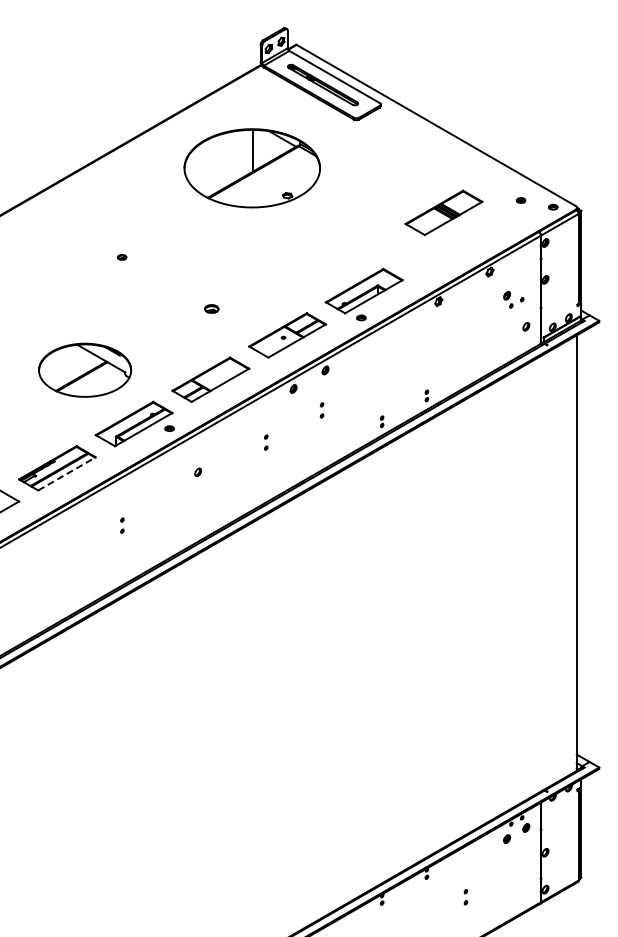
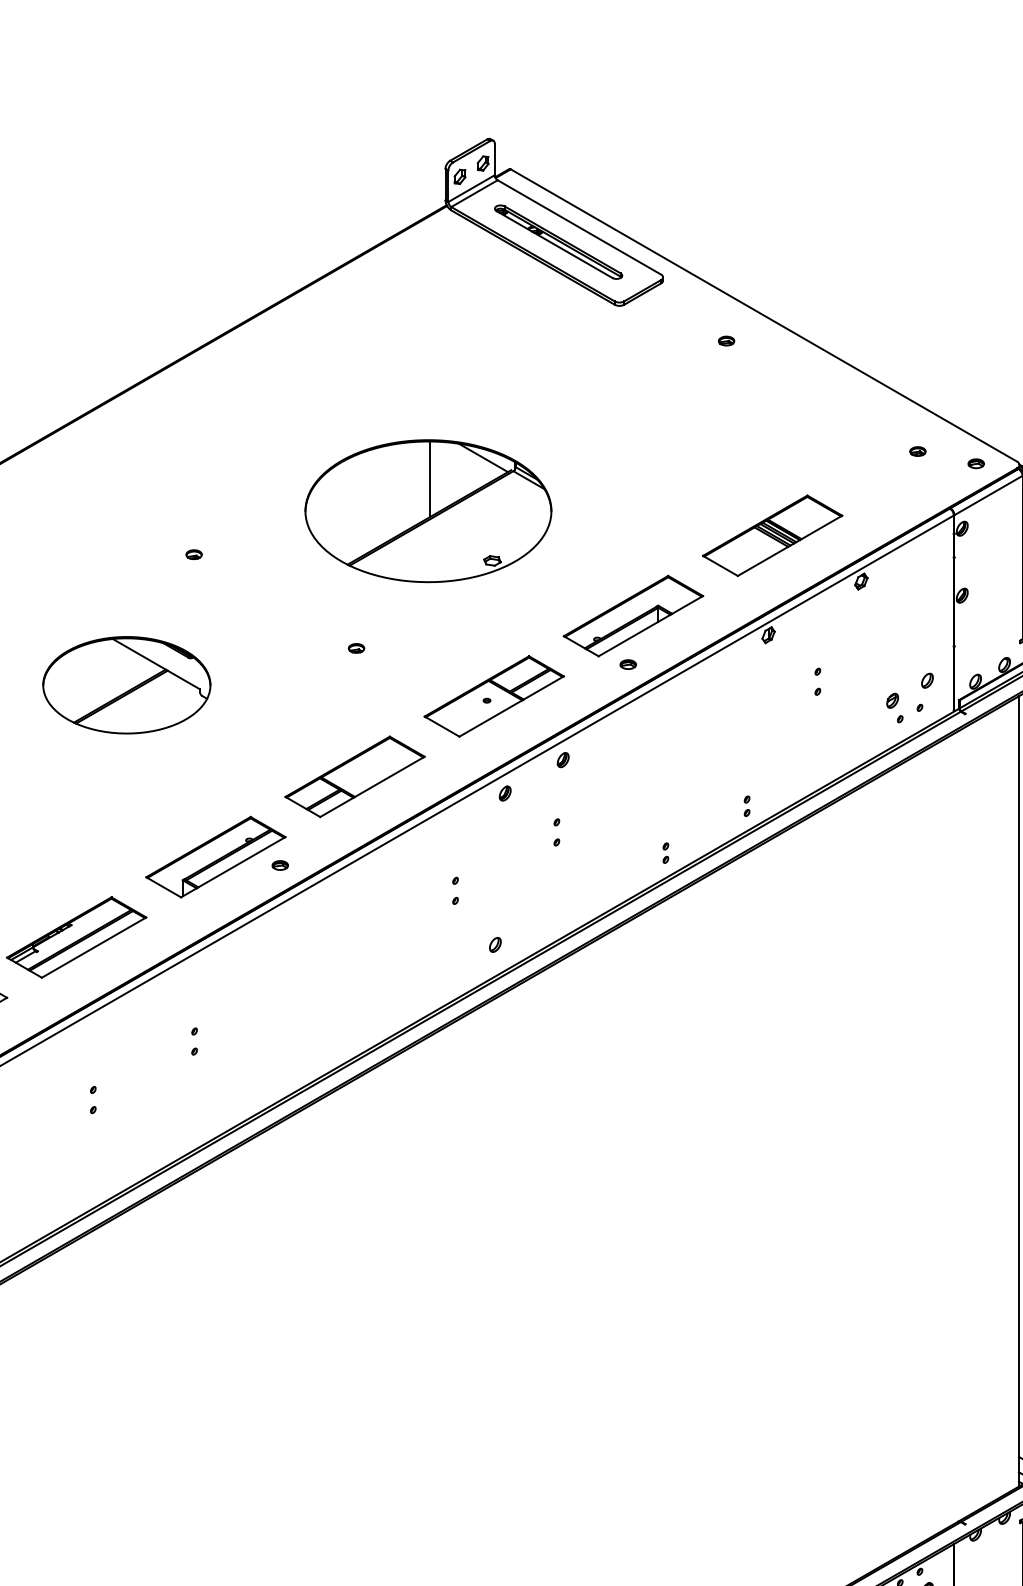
part: (415, 139) -> (726, 340), added
part: (251, 168) -> (426, 511), moved
part: (443, 212) -> (771, 535), moved
part: (513, 299) -> (904, 707), moved
part: (211, 308) -> (356, 647), size x0.62
part: (465, 327) -> (817, 682), added
part: (85, 369) -> (127, 683), moved
part: (198, 472) -> (495, 945), moved
line: (67, 473) -> (94, 946), dashed -> solid
part: (66, 557) -> (93, 1099), added

